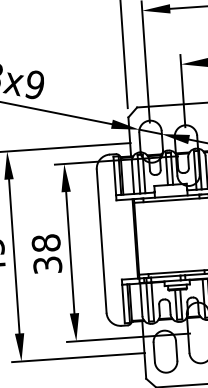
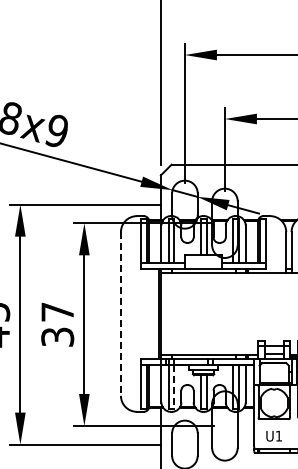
line: (101, 240) -> (120, 313), solid -> dashed
text: (46, 242) -> (57, 311), 38 -> 37
line: (152, 302) -> (174, 387), solid -> dashed

